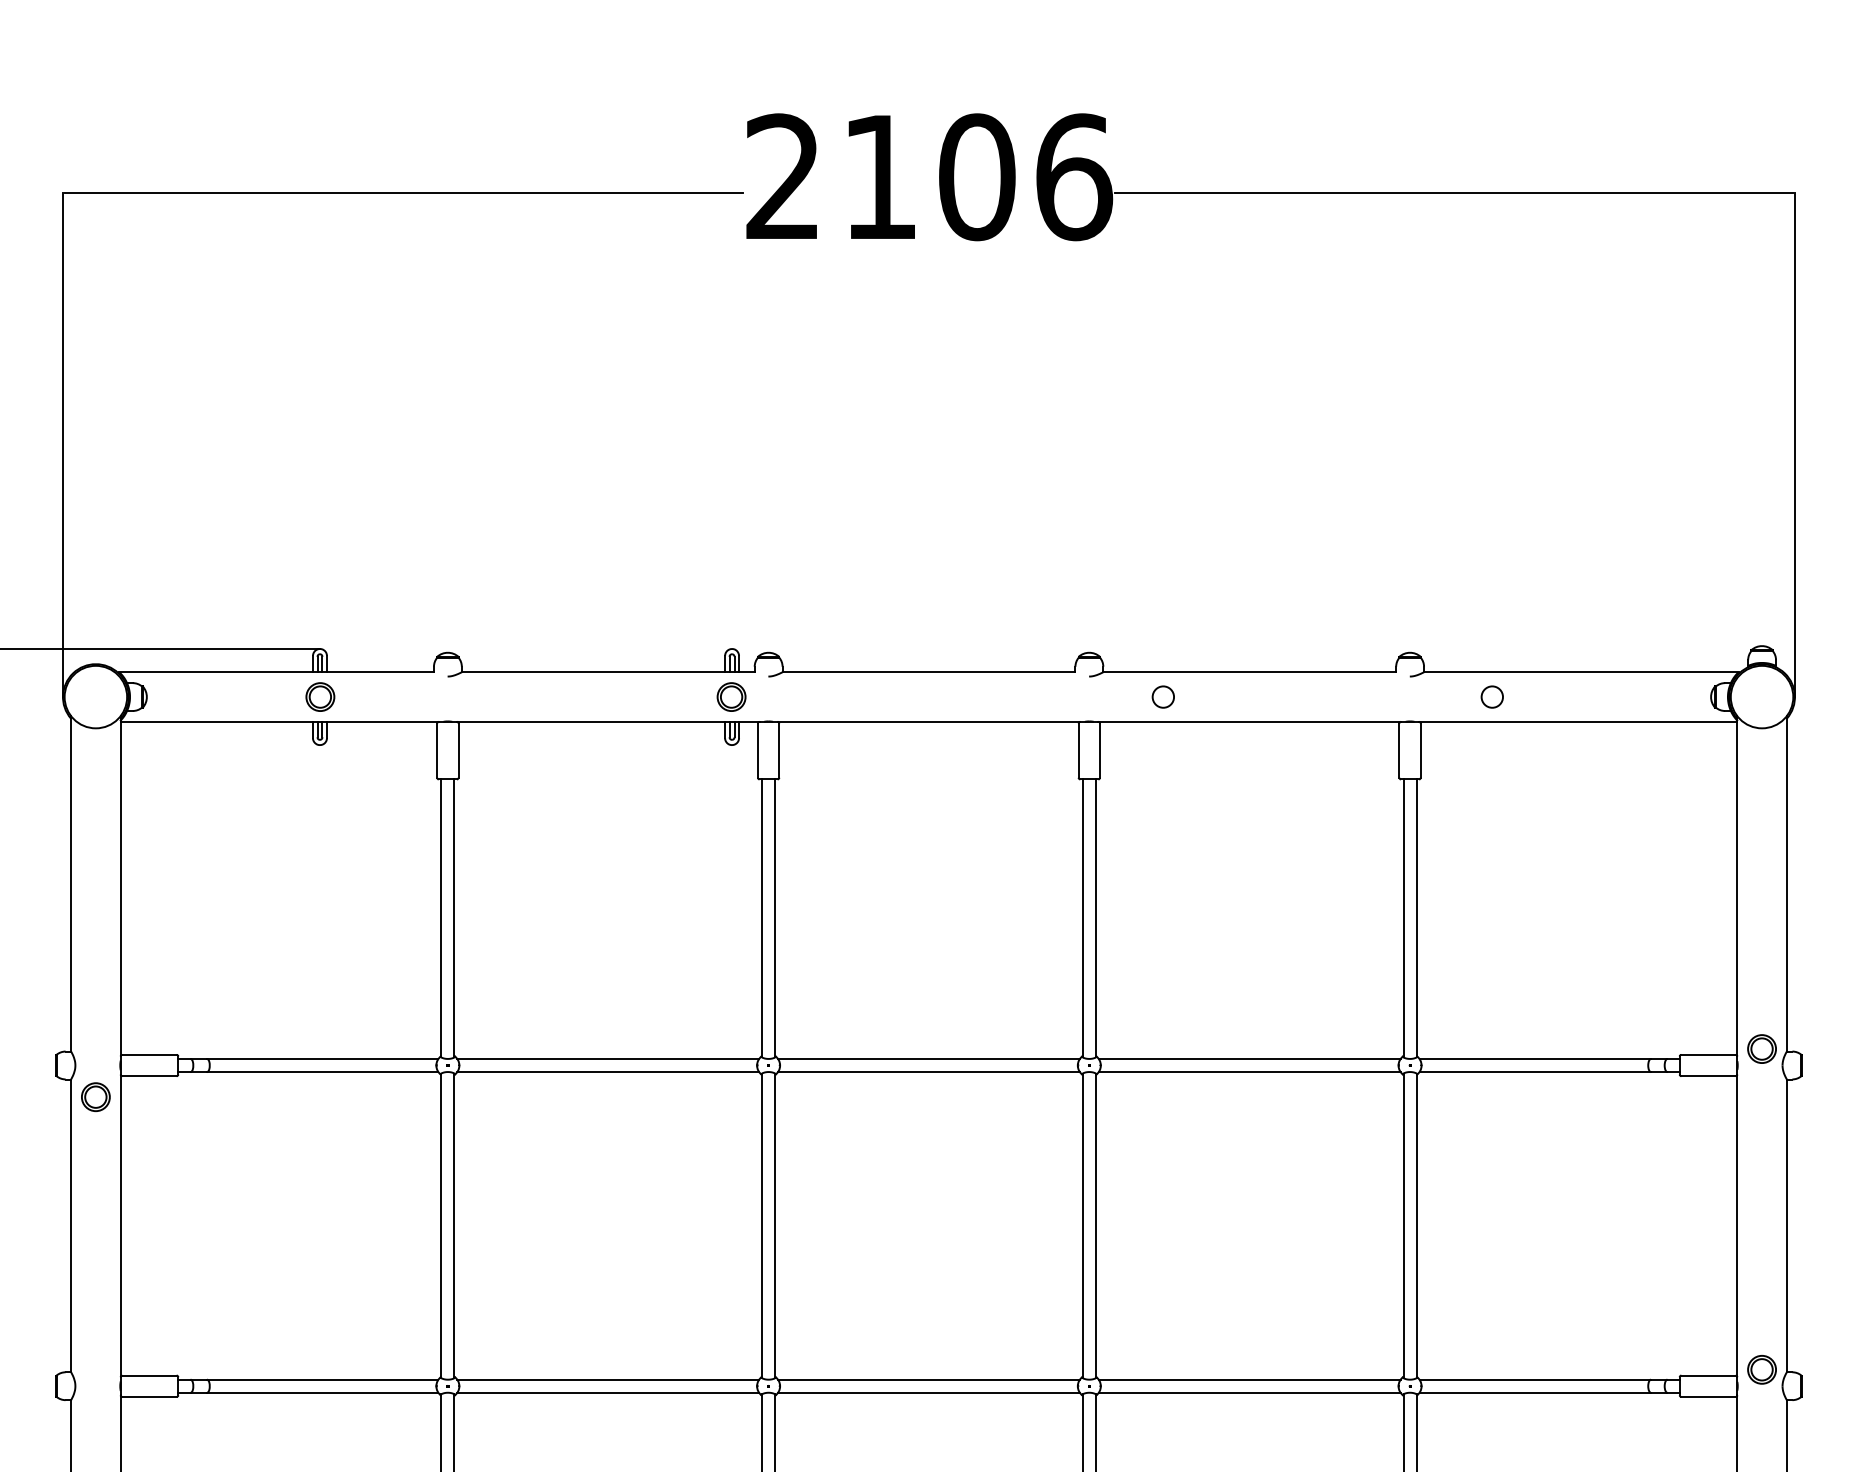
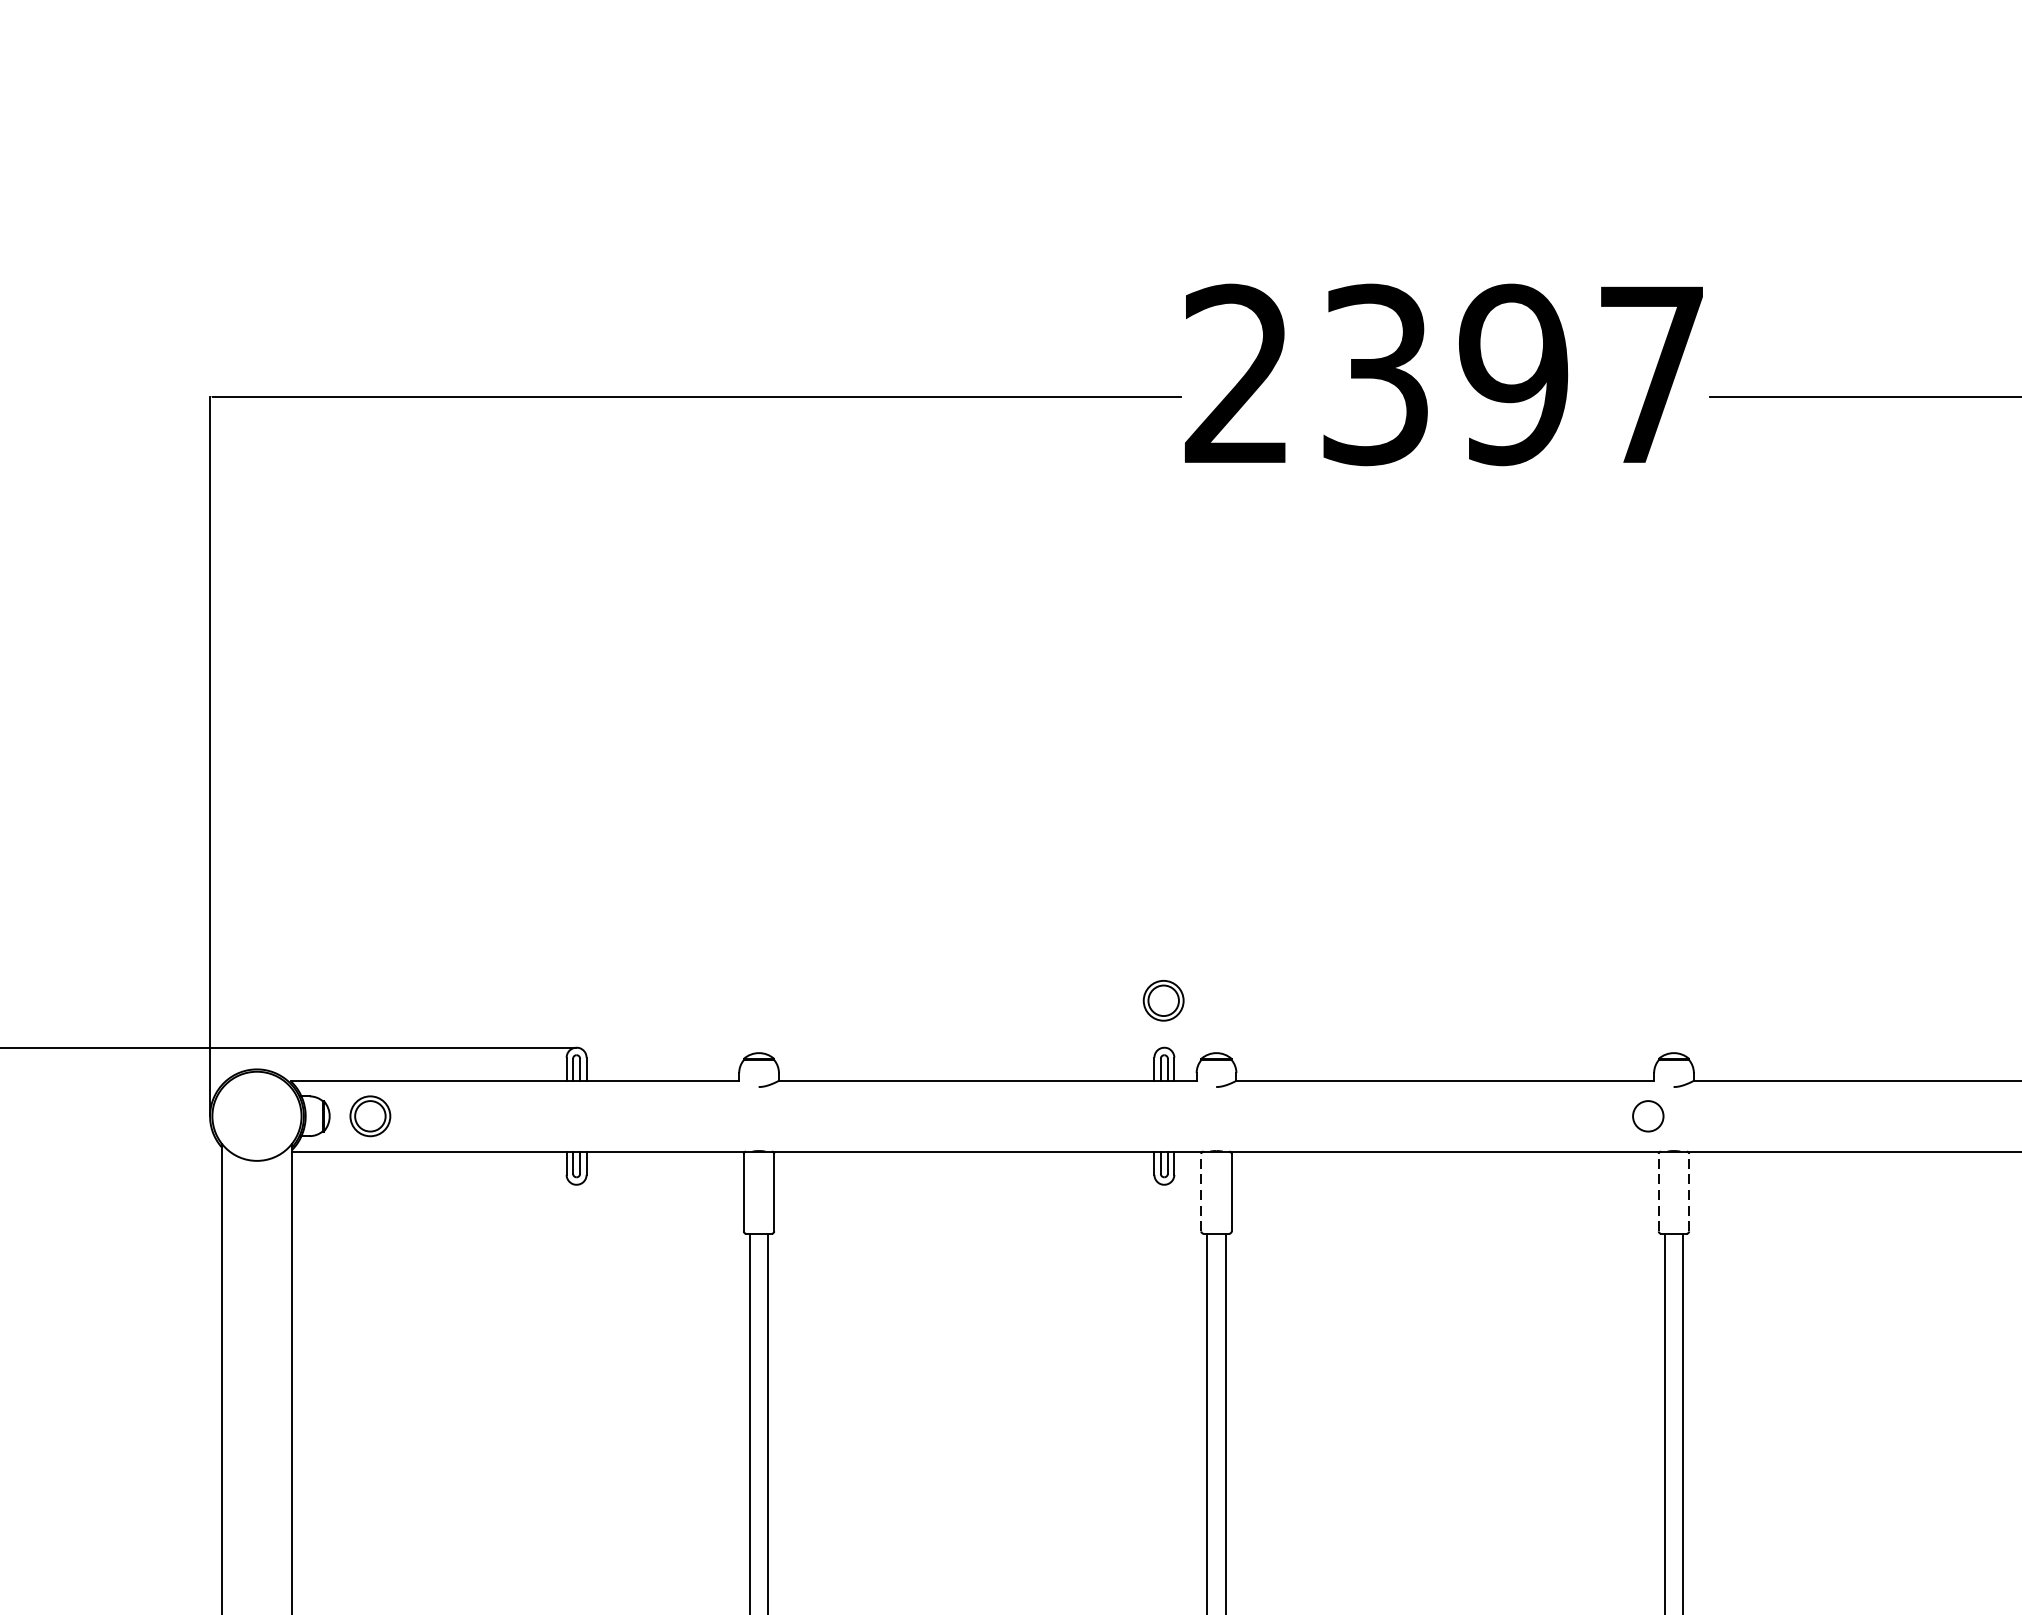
text: (978, 177) -> (1515, 375), 2106 -> 2397
part: (320, 696) -> (370, 1115), moved
part: (731, 696) -> (1163, 999), moved
circle: (1162, 696) -> (1647, 1115), moved
line: (757, 750) -> (1200, 1192), solid -> dashed
line: (1078, 750) -> (1658, 1192), solid -> dashed
line: (1100, 750) -> (1689, 1192), solid -> dashed

